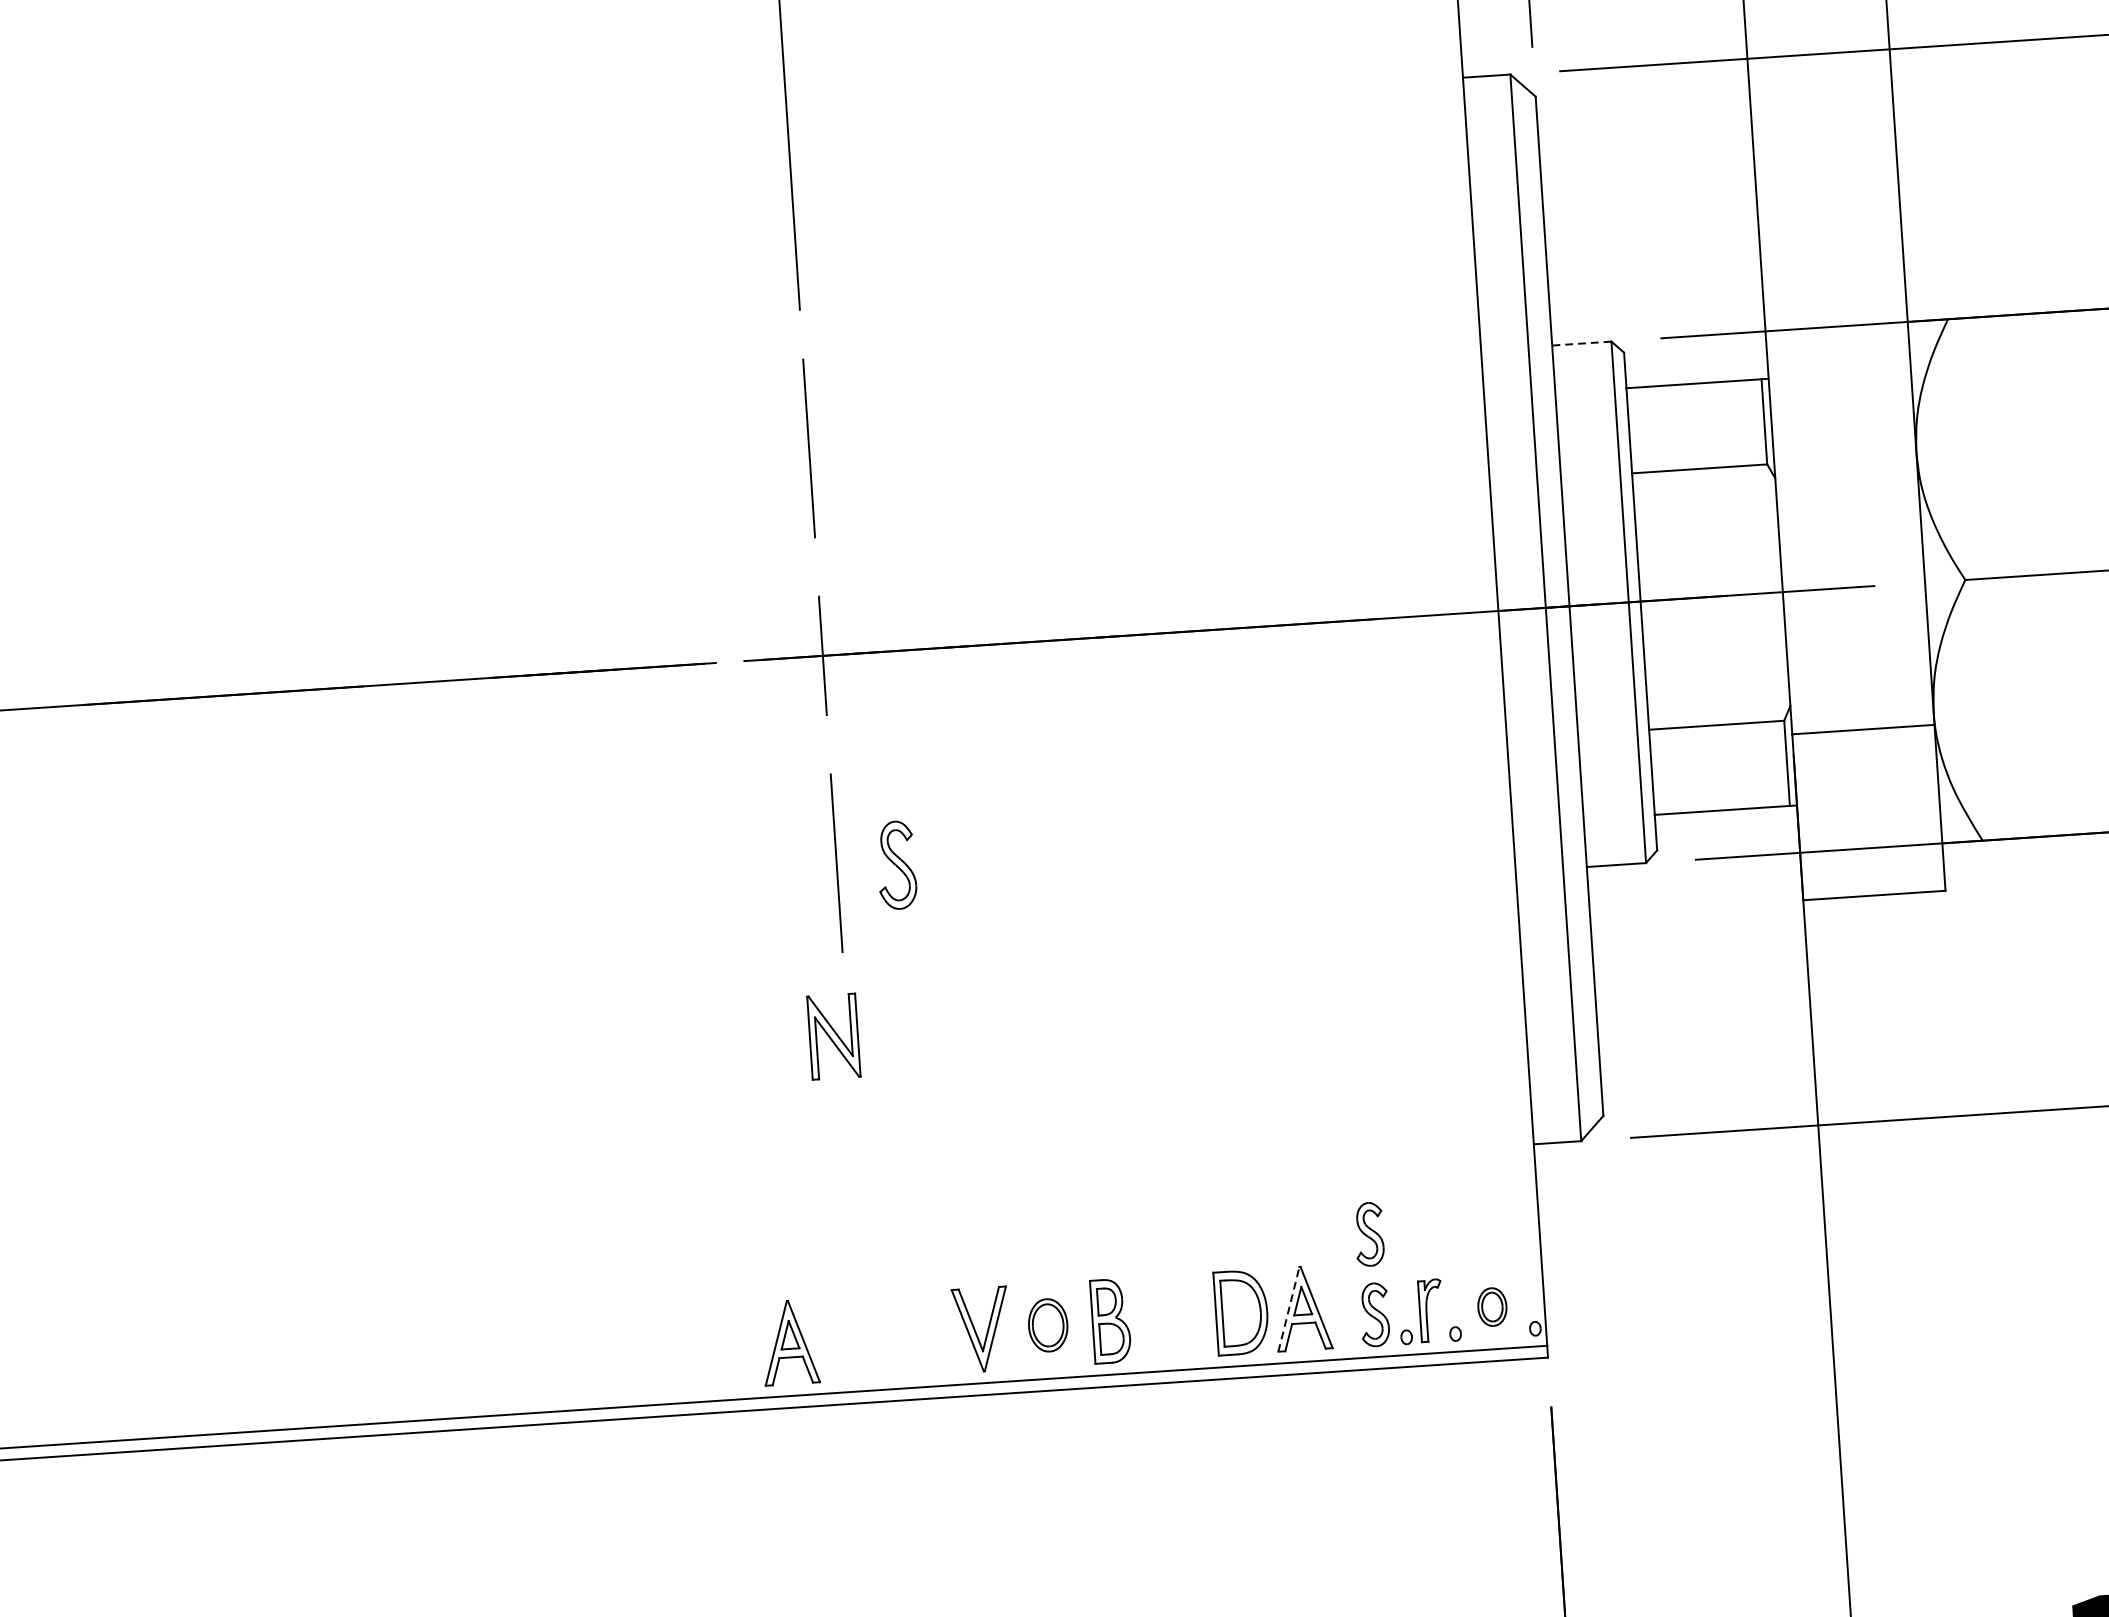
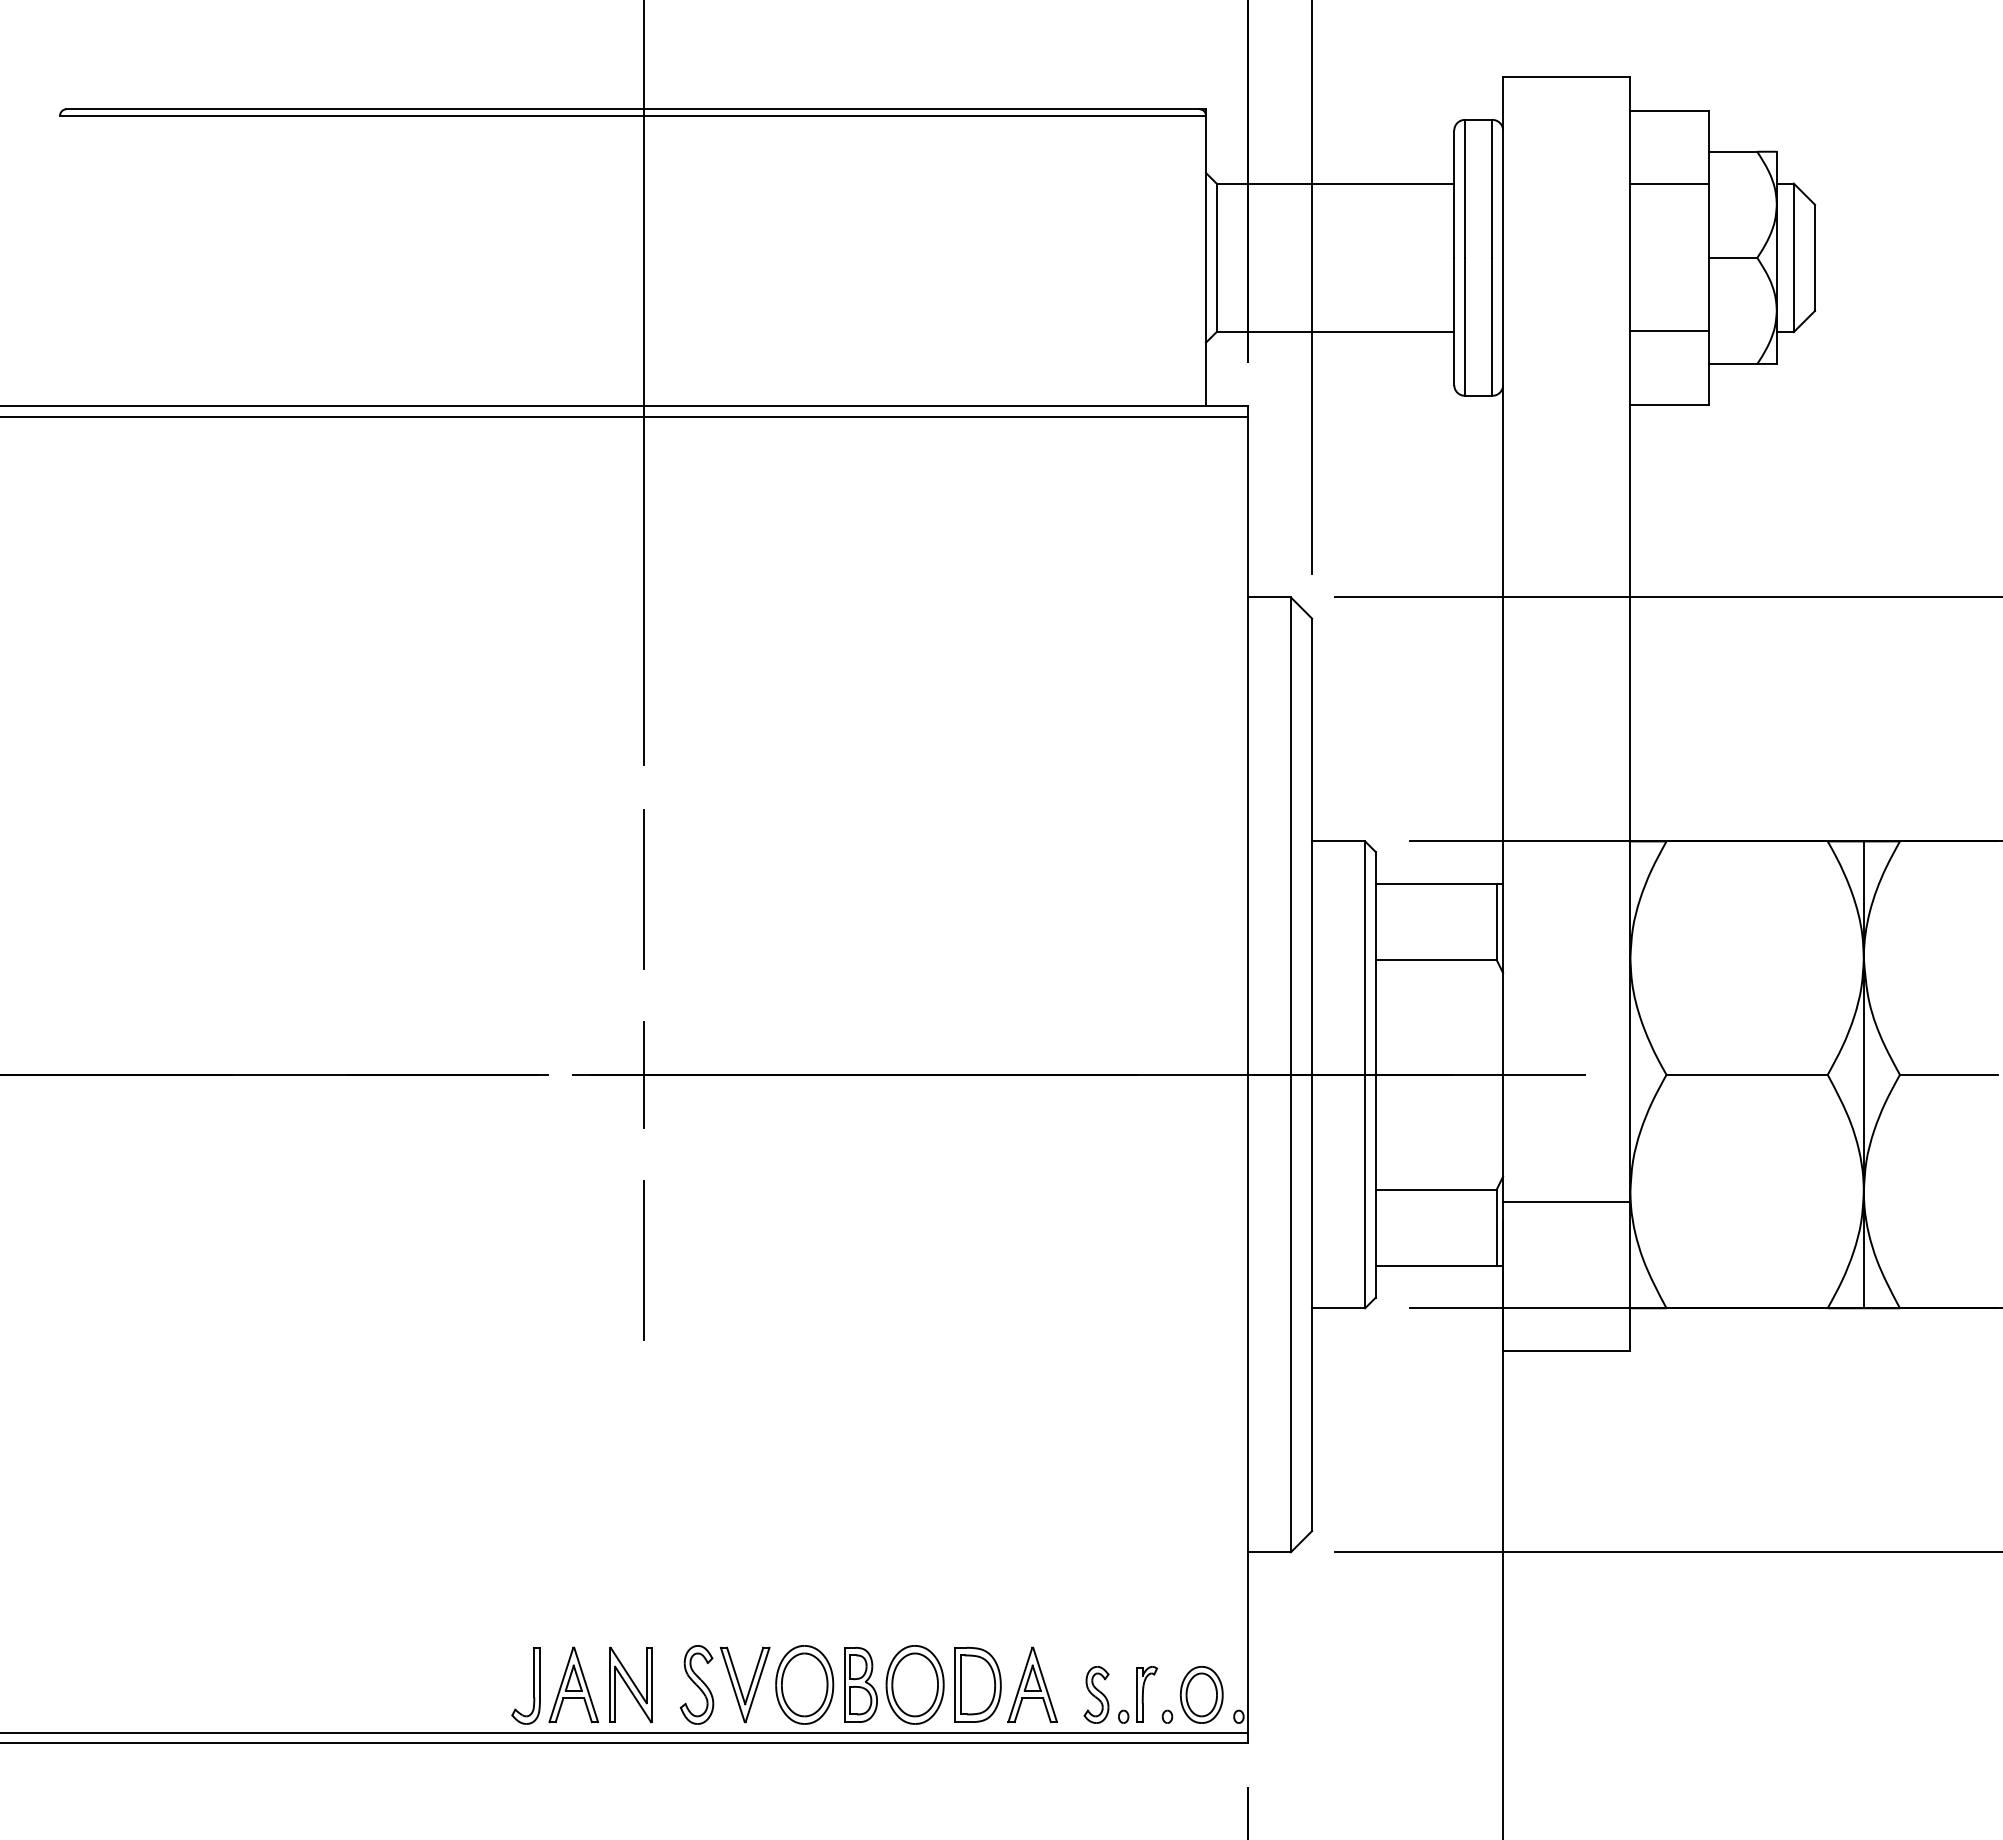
line: (1581, 343) -> (1338, 841), dashed -> solid
part: (896, 864) -> (696, 1684), moved
part: (833, 1036) -> (630, 1684), moved
part: (1369, 1233) -> (1096, 1622), removed
part: (1491, 1306) -> (1201, 1694), size x1.67
line: (1289, 1308) -> (1020, 1684), dashed -> solid
part: (1170, 1316) -> (914, 1684), added
part: (1047, 1324) -> (804, 1684), size x1.67
part: (745, 1346) -> (533, 1685), added

